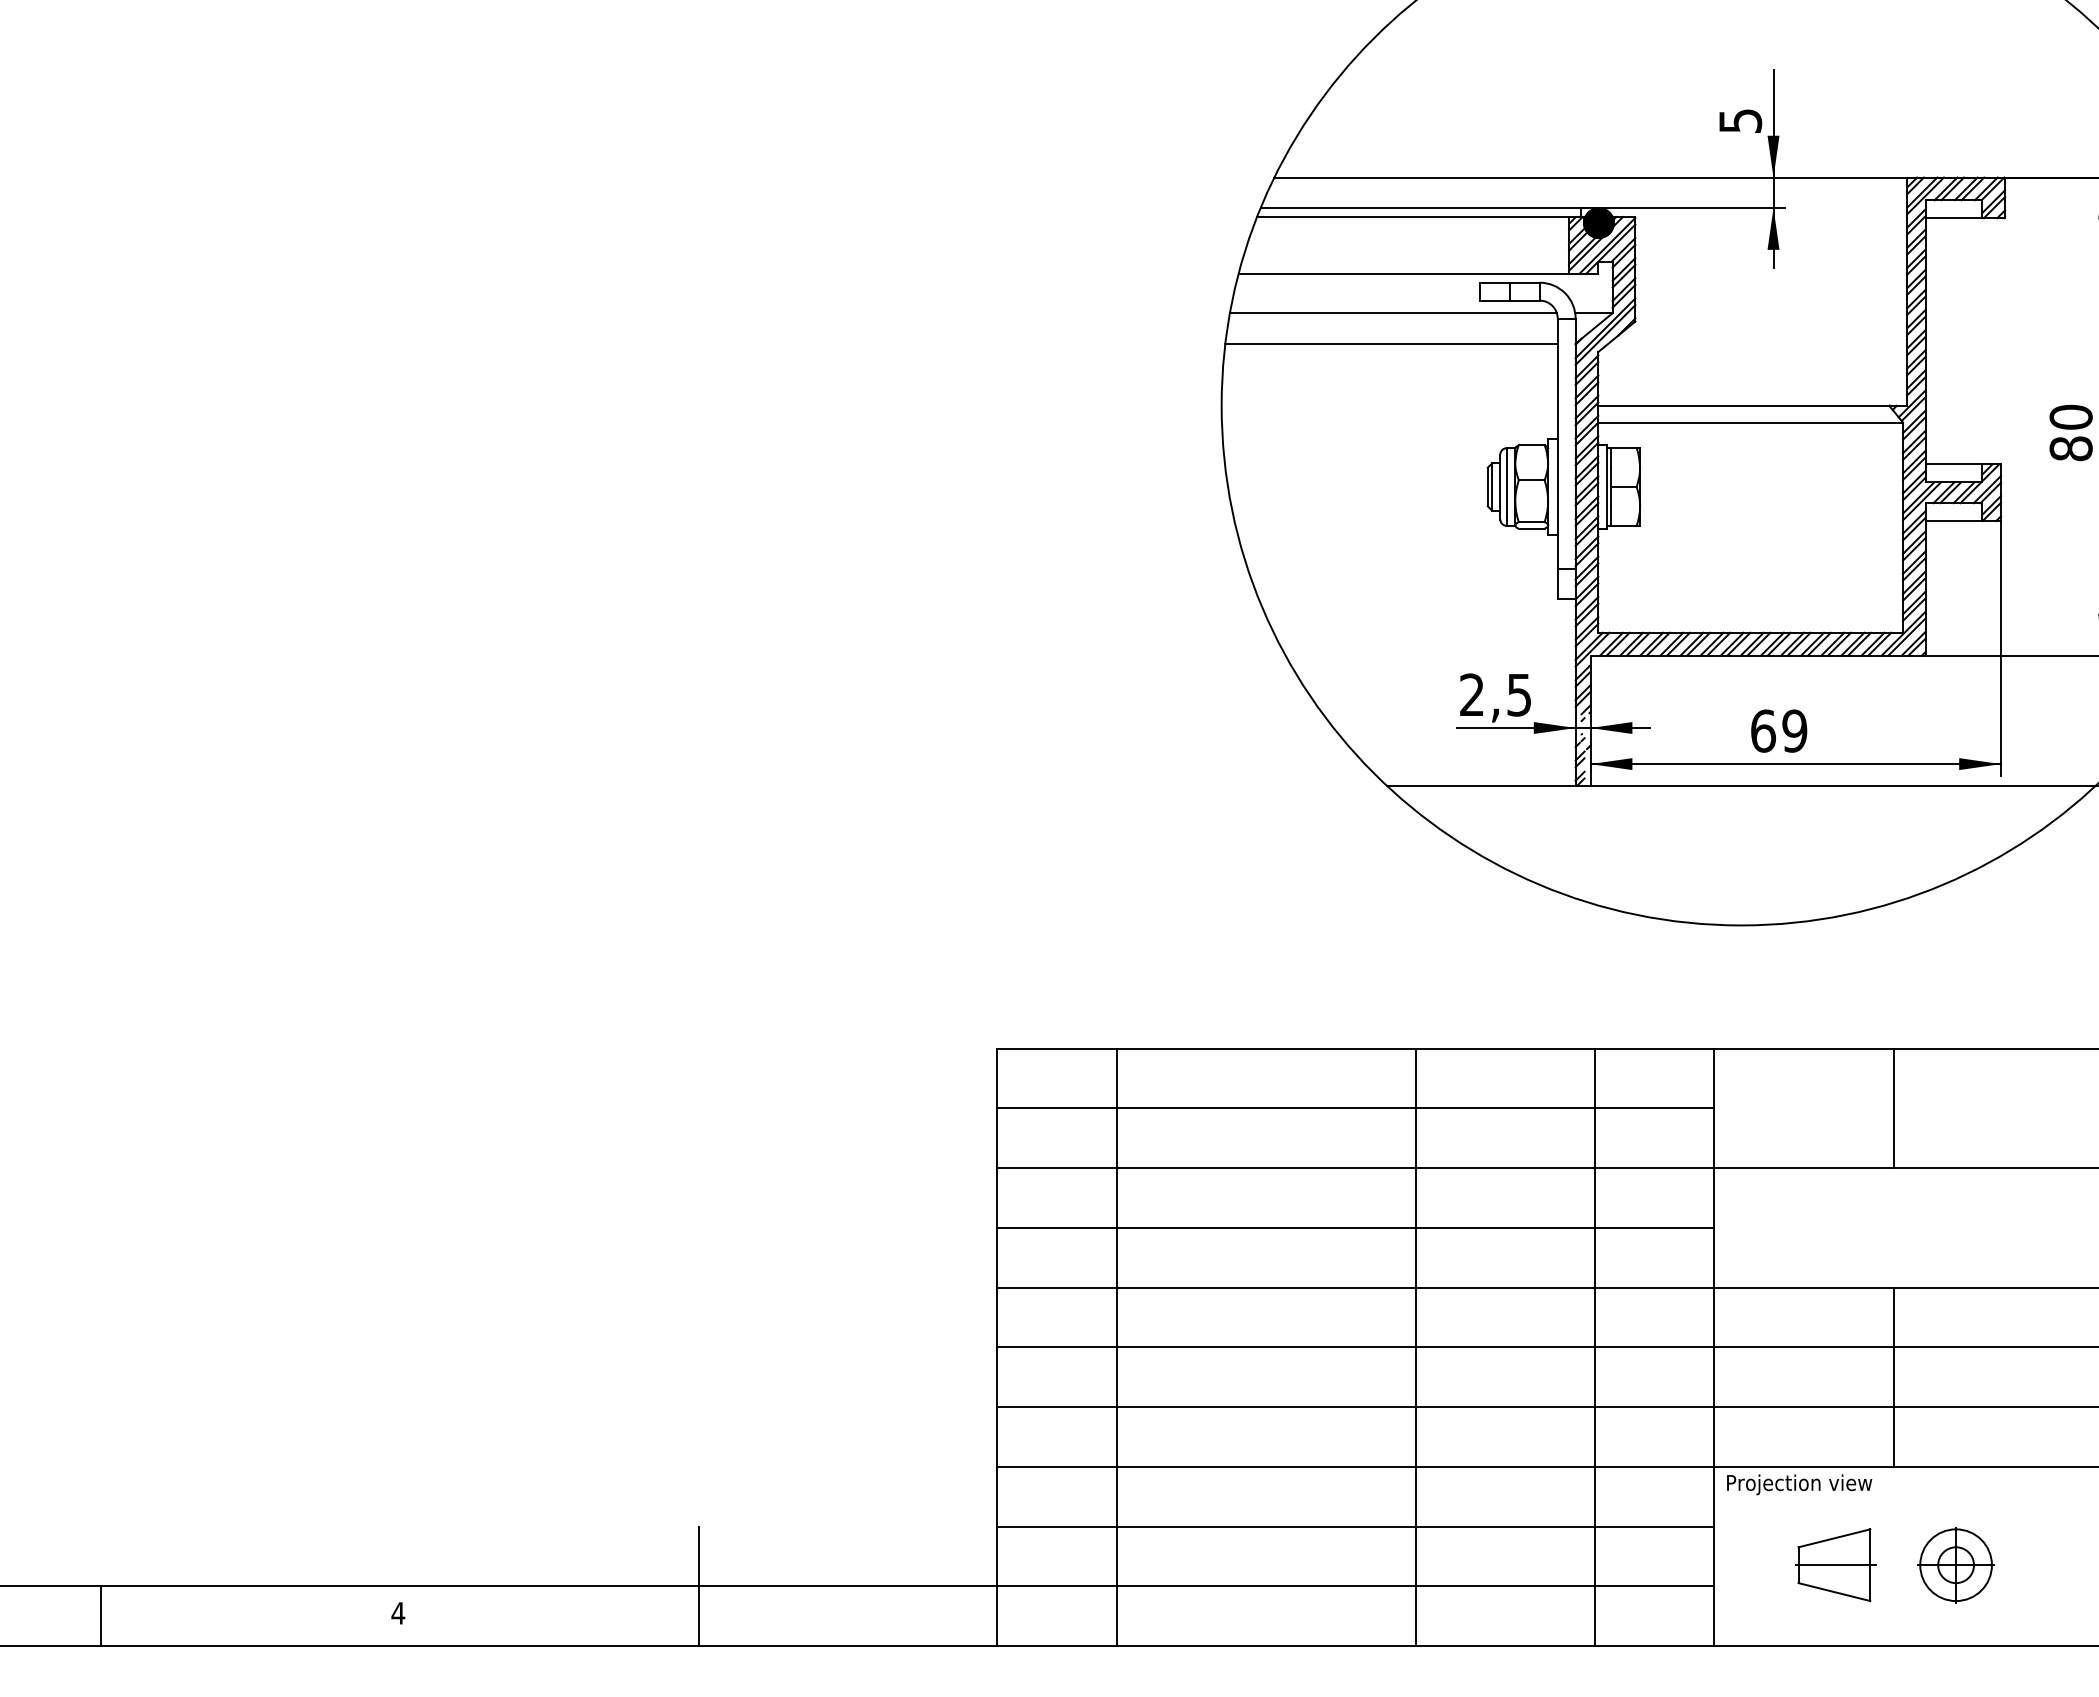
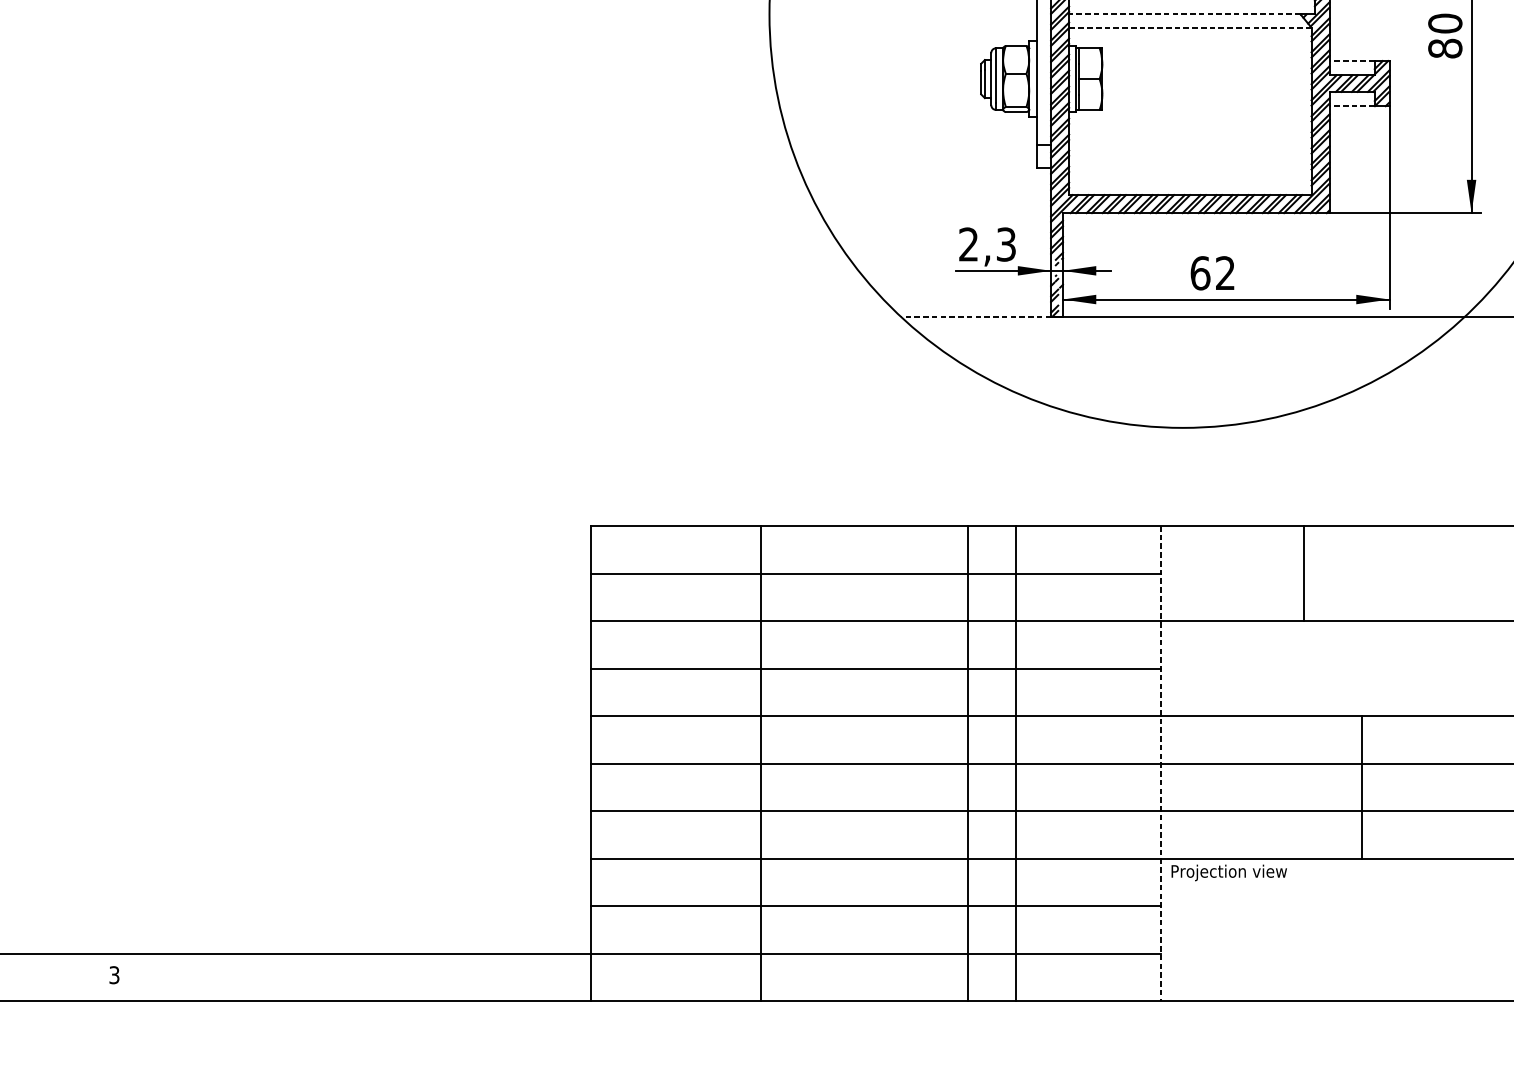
line: (1743, 405) -> (1184, 14), solid -> dashed
line: (1750, 422) -> (1190, 27), solid -> dashed
line: (1953, 464) -> (1351, 61), solid -> dashed
line: (1953, 521) -> (1351, 106), solid -> dashed
text: (1519, 694) -> (1006, 244), 2,5 -> 2,3
text: (1794, 730) -> (1225, 272), 69 -> 62
line: (1480, 785) -> (975, 316), solid -> dashed
line: (1116, 1347) -> (760, 763), moved
line: (1415, 1347) -> (967, 763), moved
line: (1594, 1347) -> (1015, 763), moved
line: (1714, 1347) -> (1161, 763), solid -> dashed
line: (1893, 1376) -> (1362, 786), moved
part: (1835, 1564) -> (1257, 936), removed
part: (1955, 1565) -> (1353, 937), removed
line: (698, 1586) -> (353, 953), removed
text: (398, 1613) -> (114, 975), 4 -> 3

